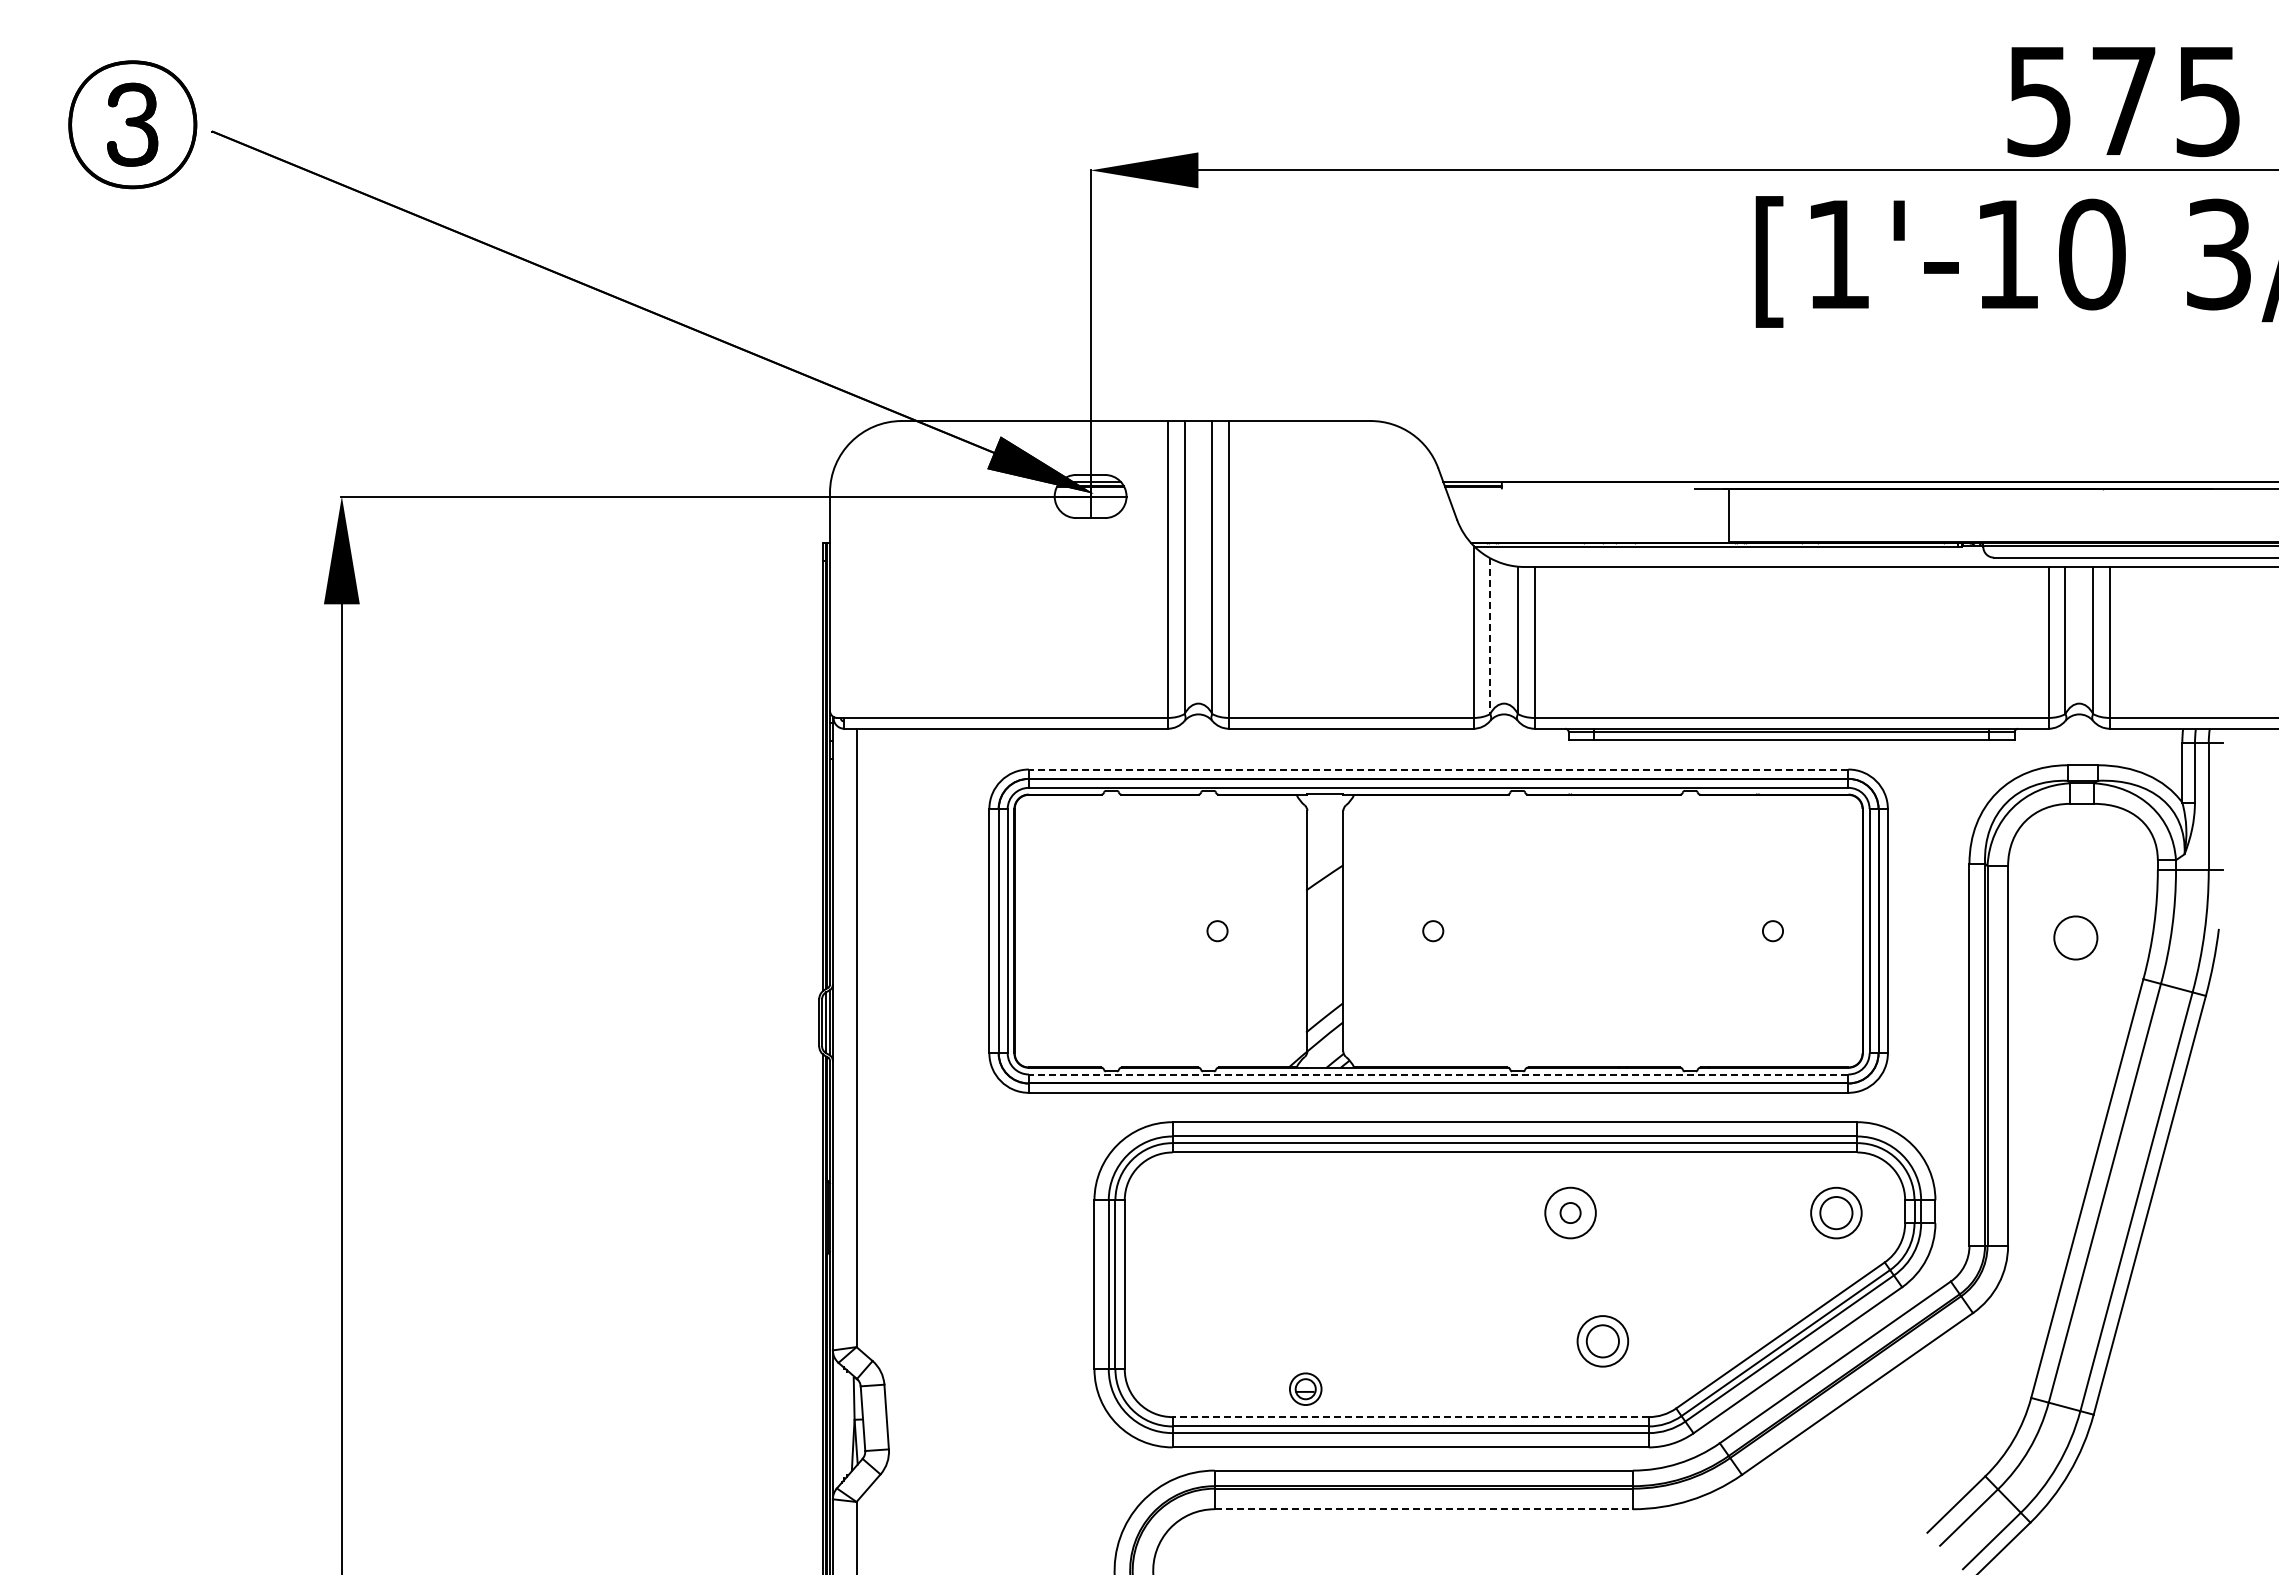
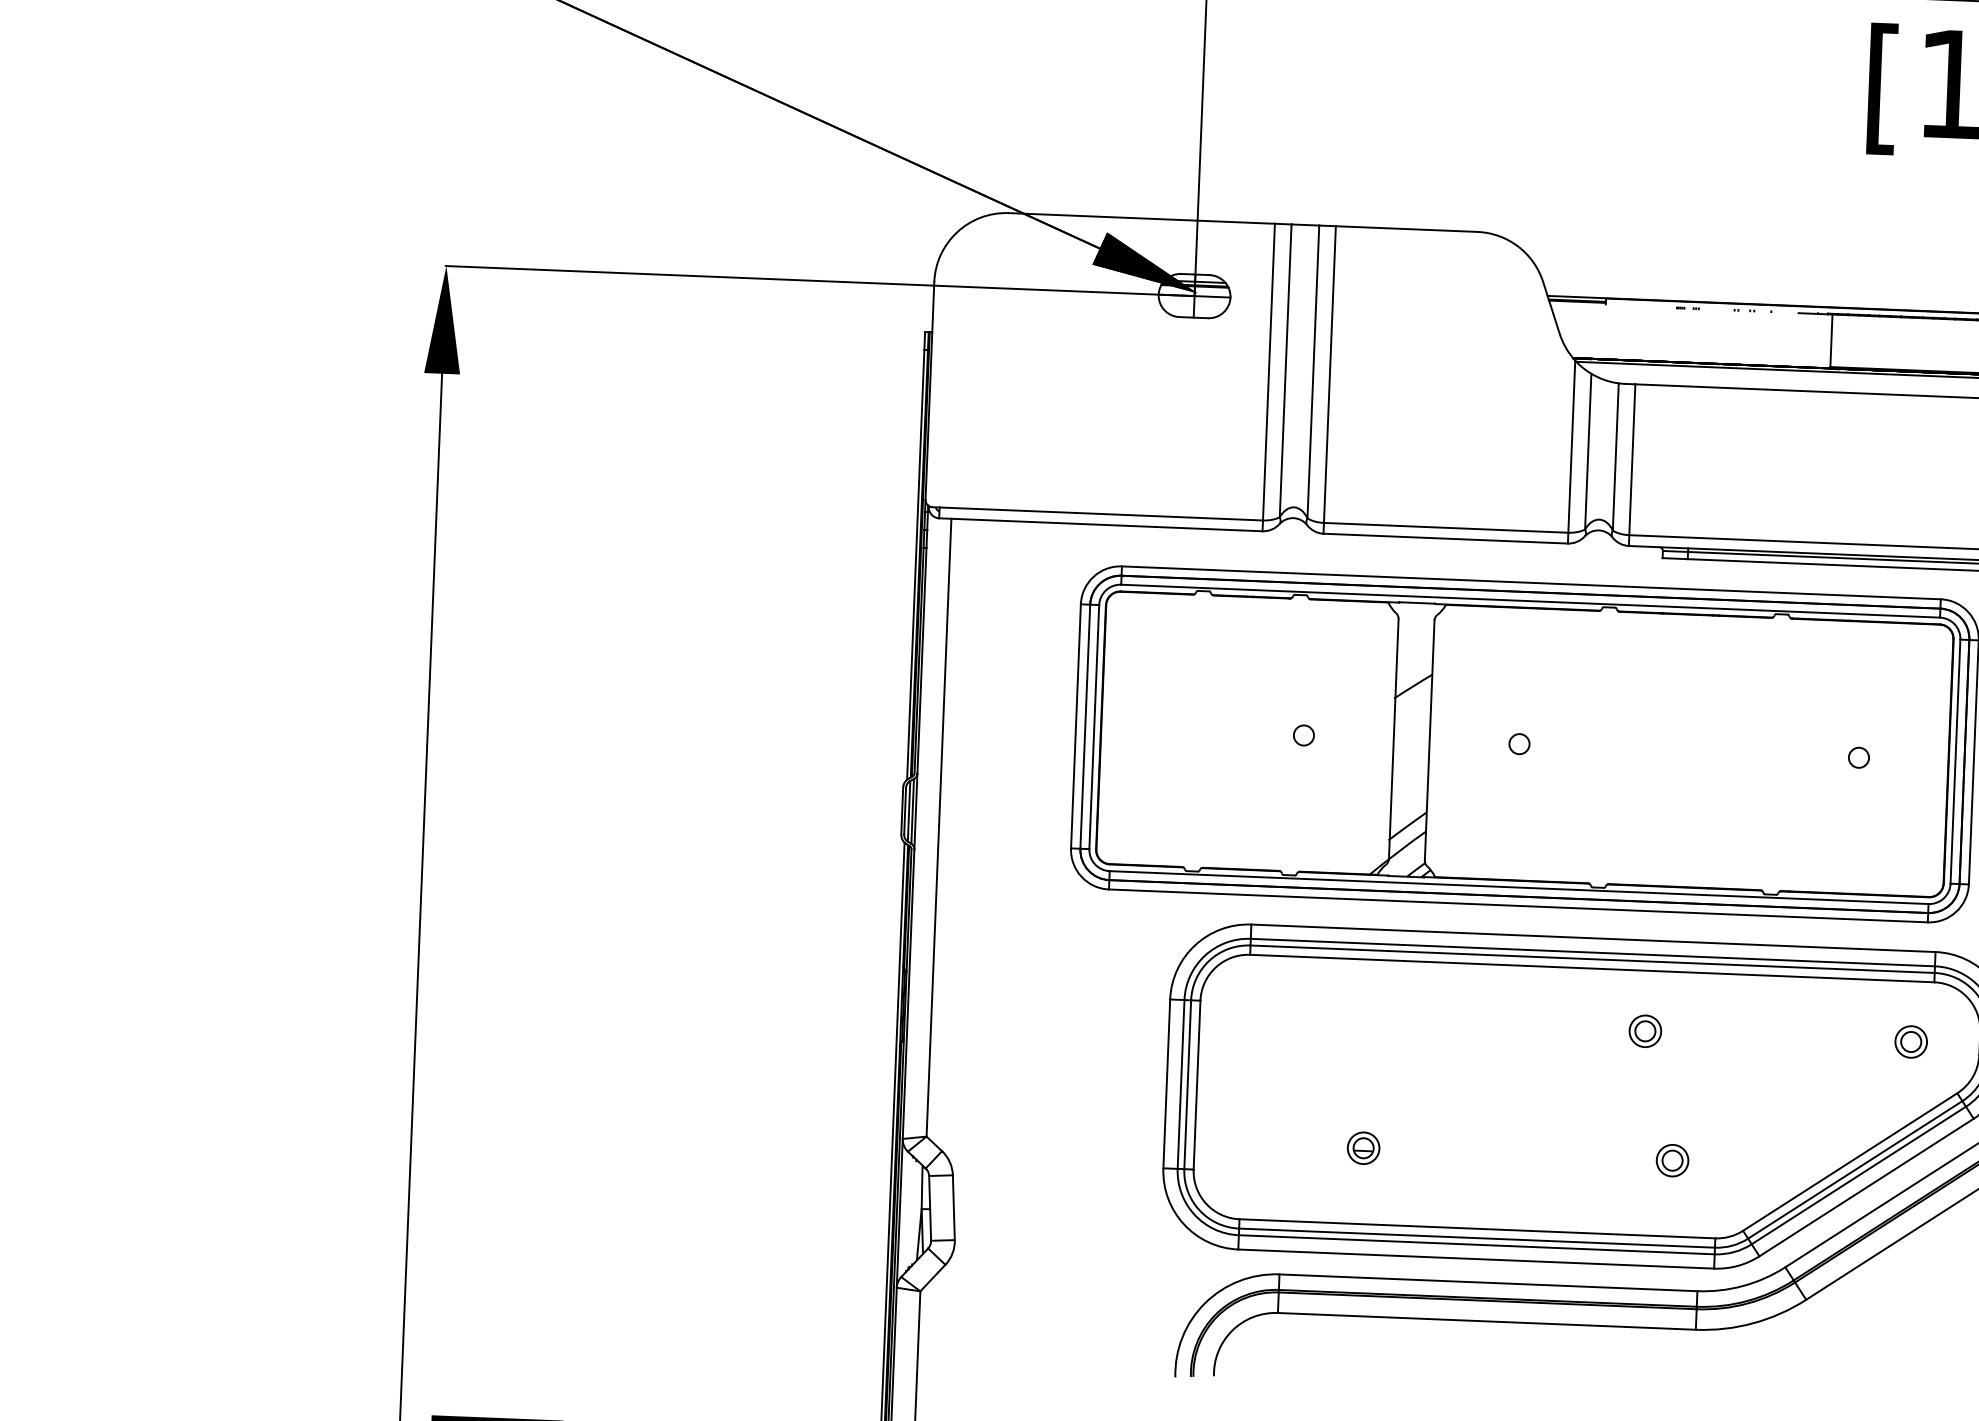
line: (1490, 636) -> (1588, 452), dashed -> solid
line: (1438, 769) -> (1531, 582), dashed -> solid
line: (1438, 1074) -> (1518, 887), dashed -> solid
circle: (1570, 1212) -> (1645, 1030), size x0.62
part: (1836, 1212) -> (1911, 1041), size x0.62
part: (1602, 1340) -> (1672, 1159), size x0.62
part: (1305, 1388) -> (1363, 1147), moved
line: (1410, 1417) -> (1477, 1229), dashed -> solid
line: (1424, 1509) -> (1487, 1321), dashed -> solid

